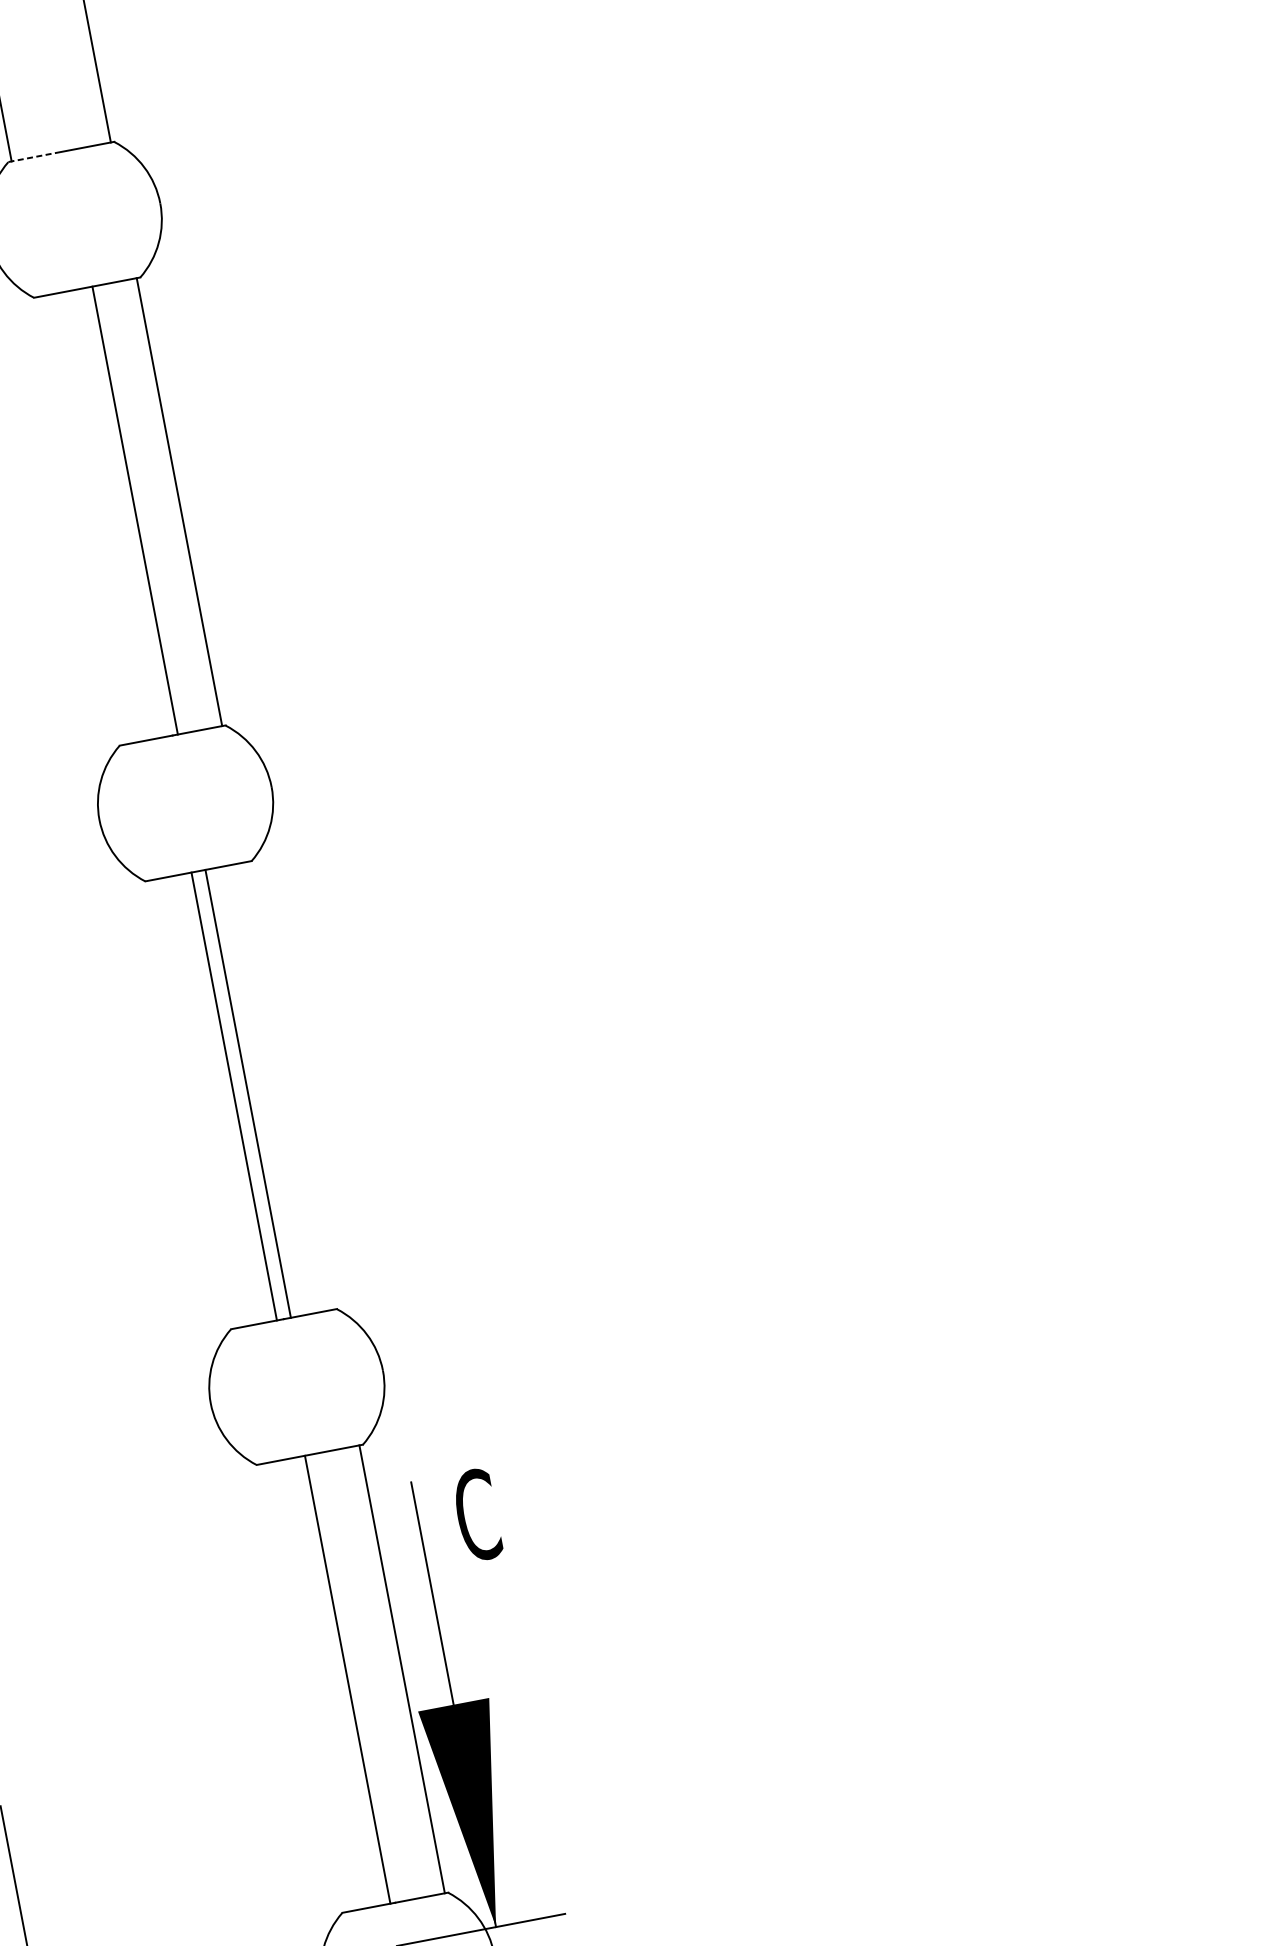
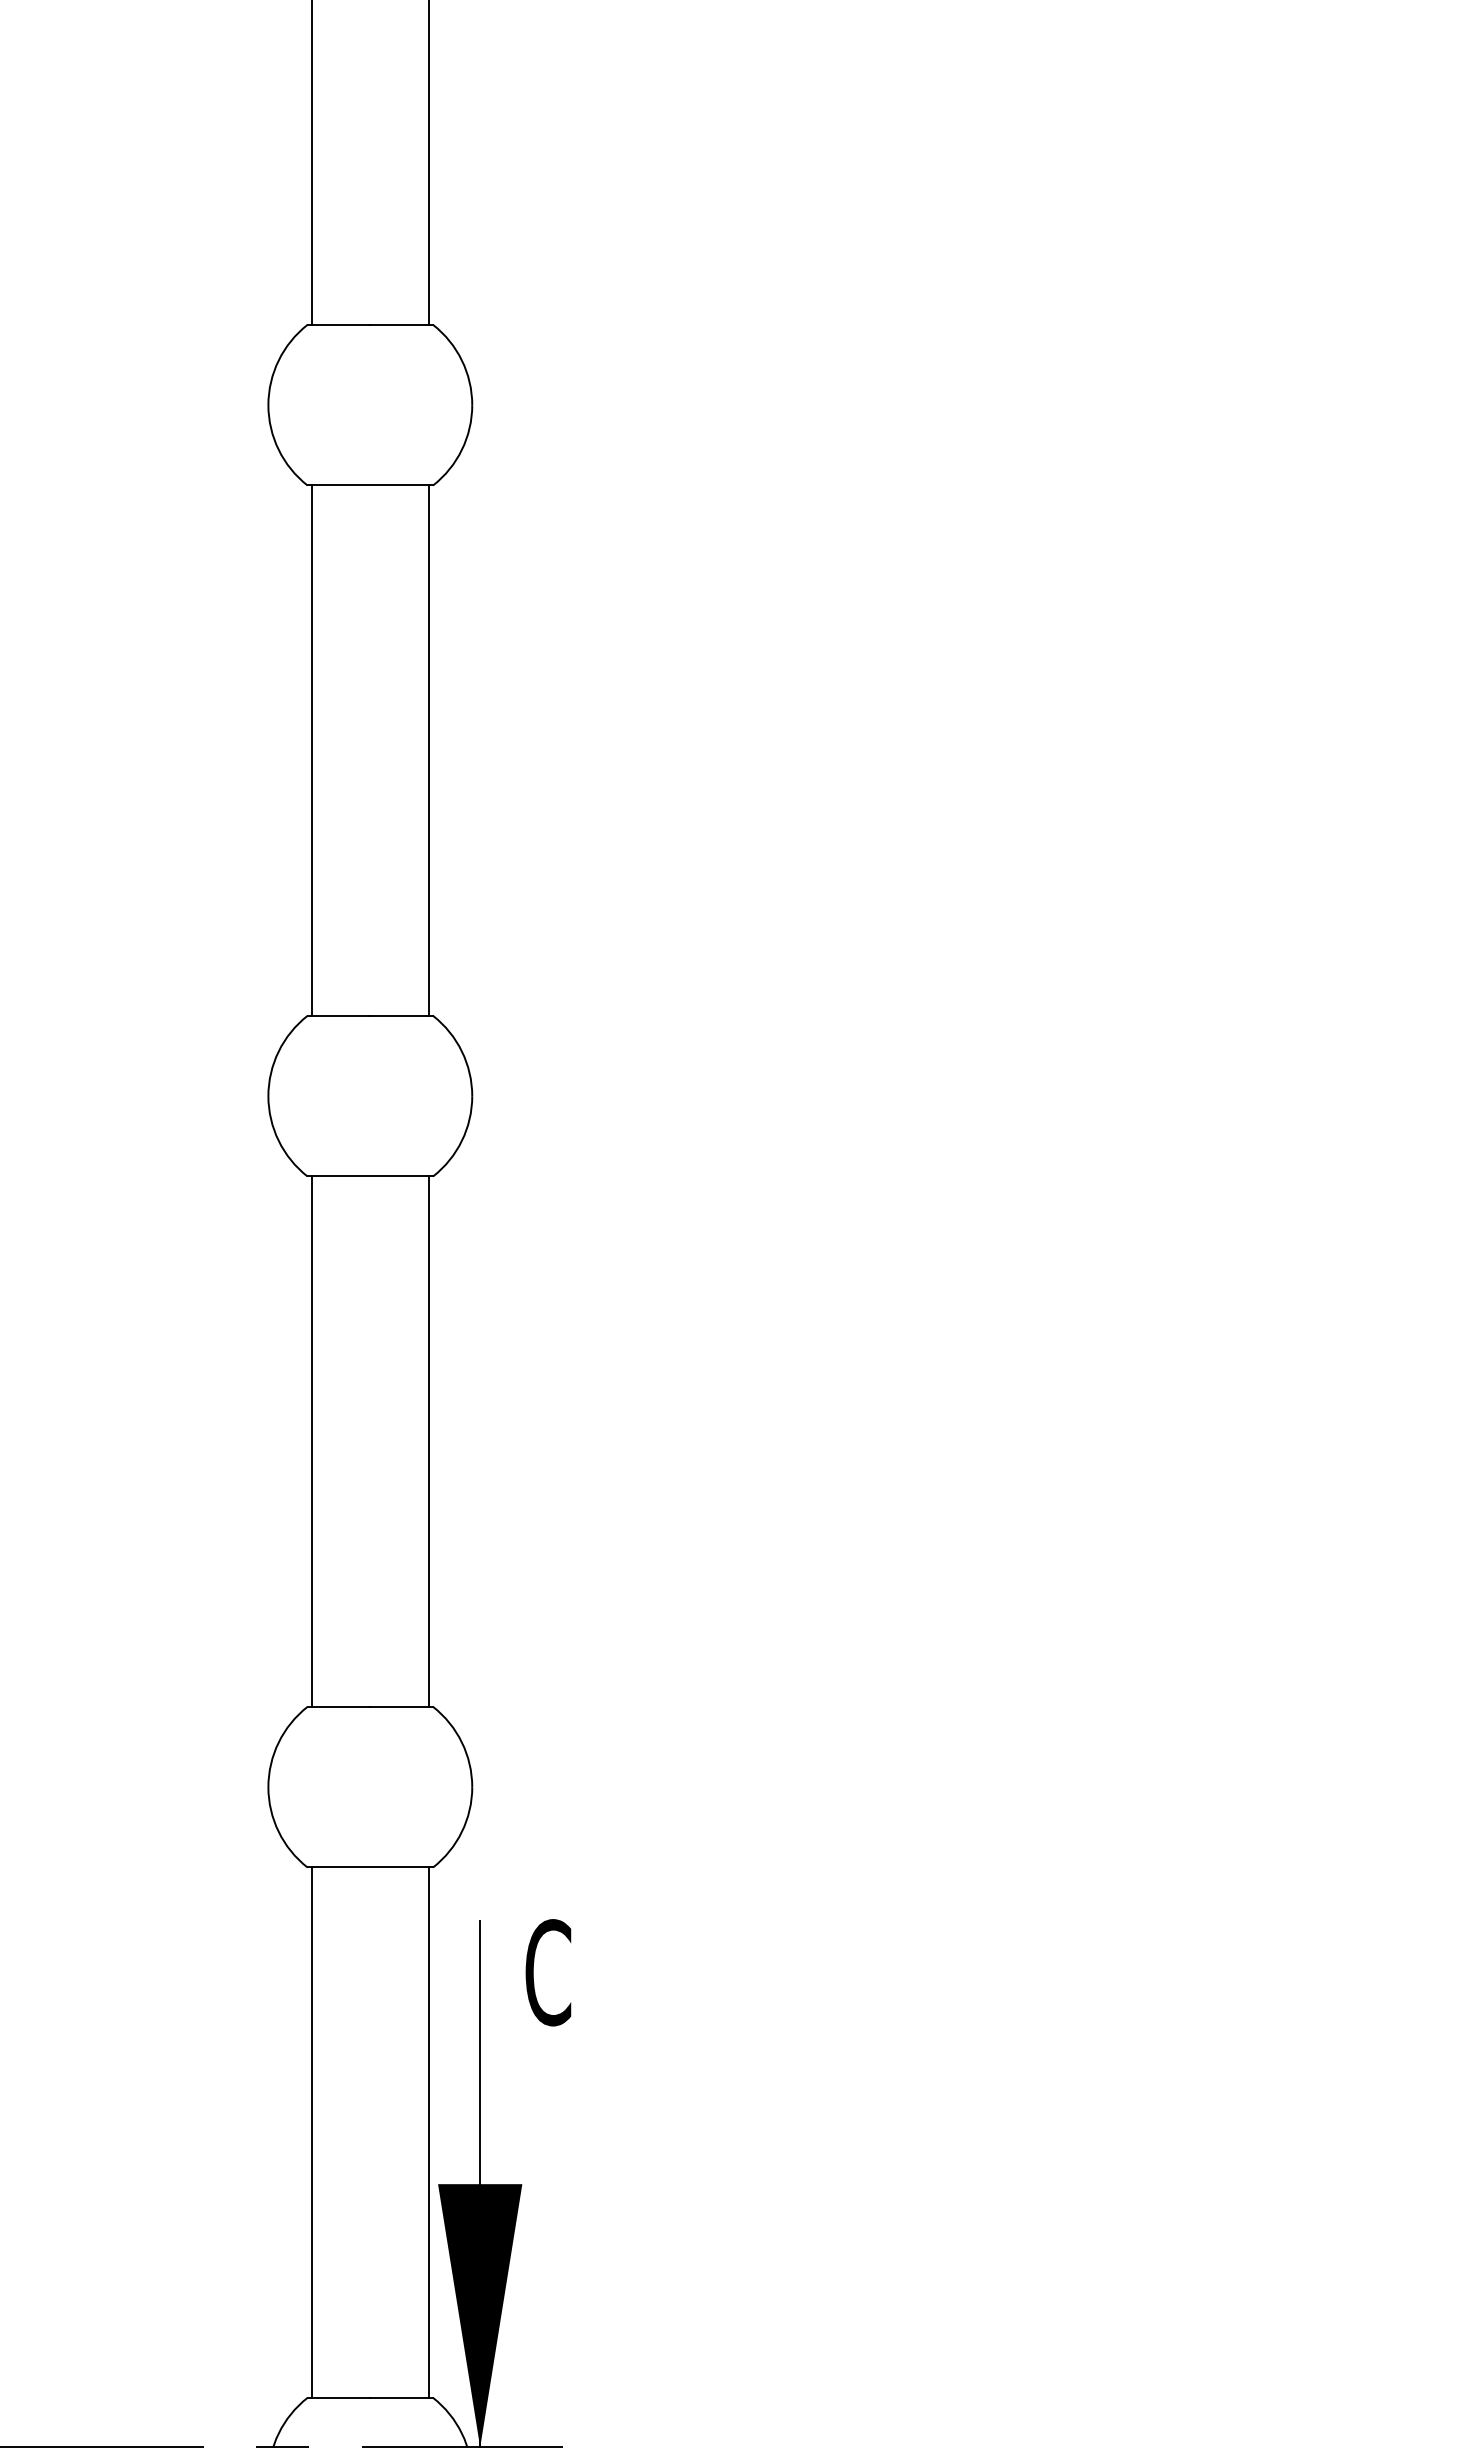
line: (35, 156) -> (339, 324), dashed -> solid
line: (135, 510) -> (311, 750), moved
line: (248, 1093) -> (311, 1441), moved
line: (234, 1096) -> (429, 1441), moved
line: (347, 1679) -> (311, 2132), moved

